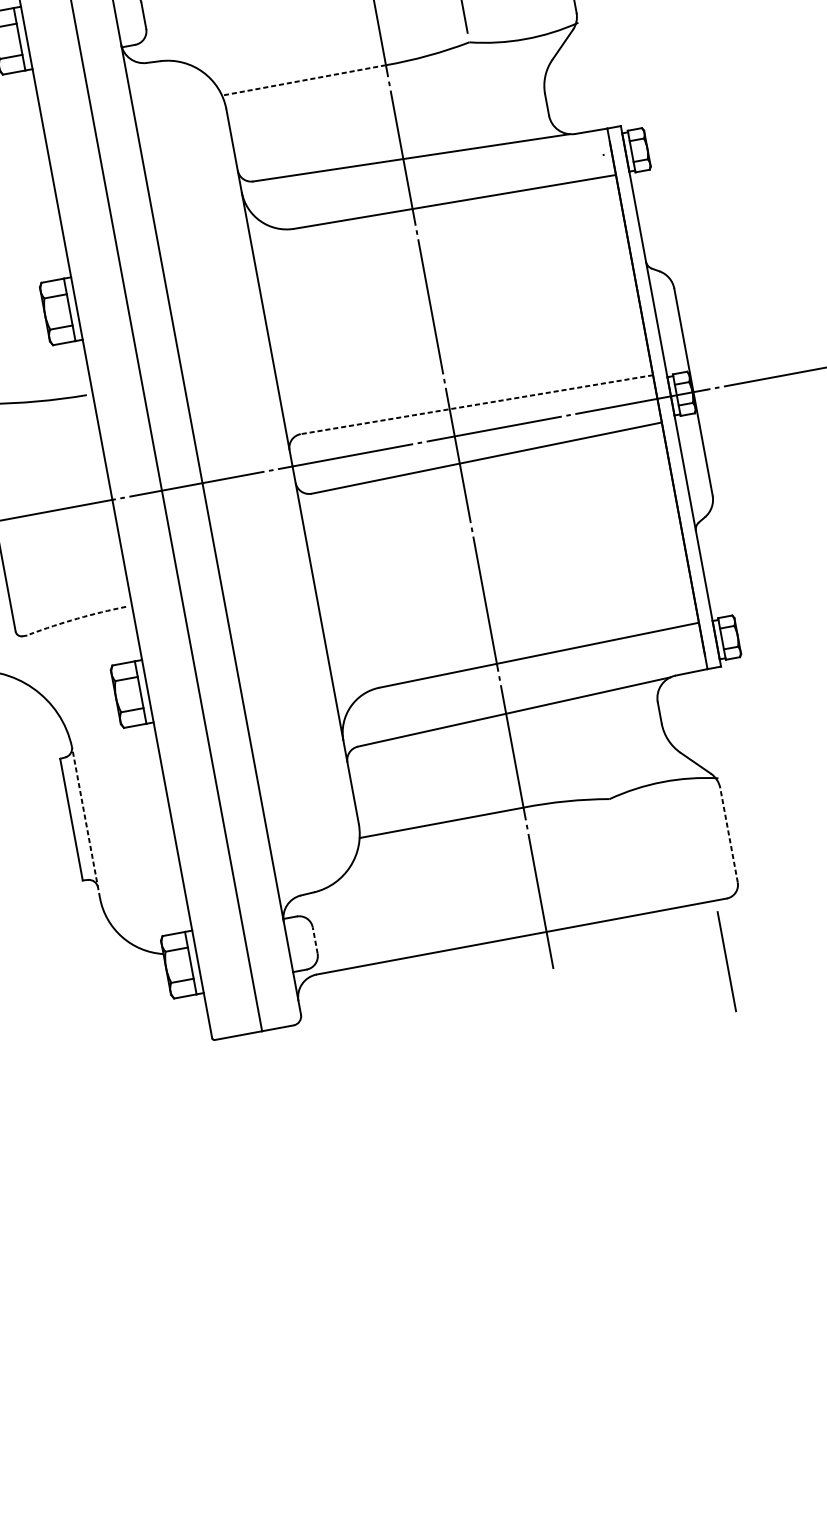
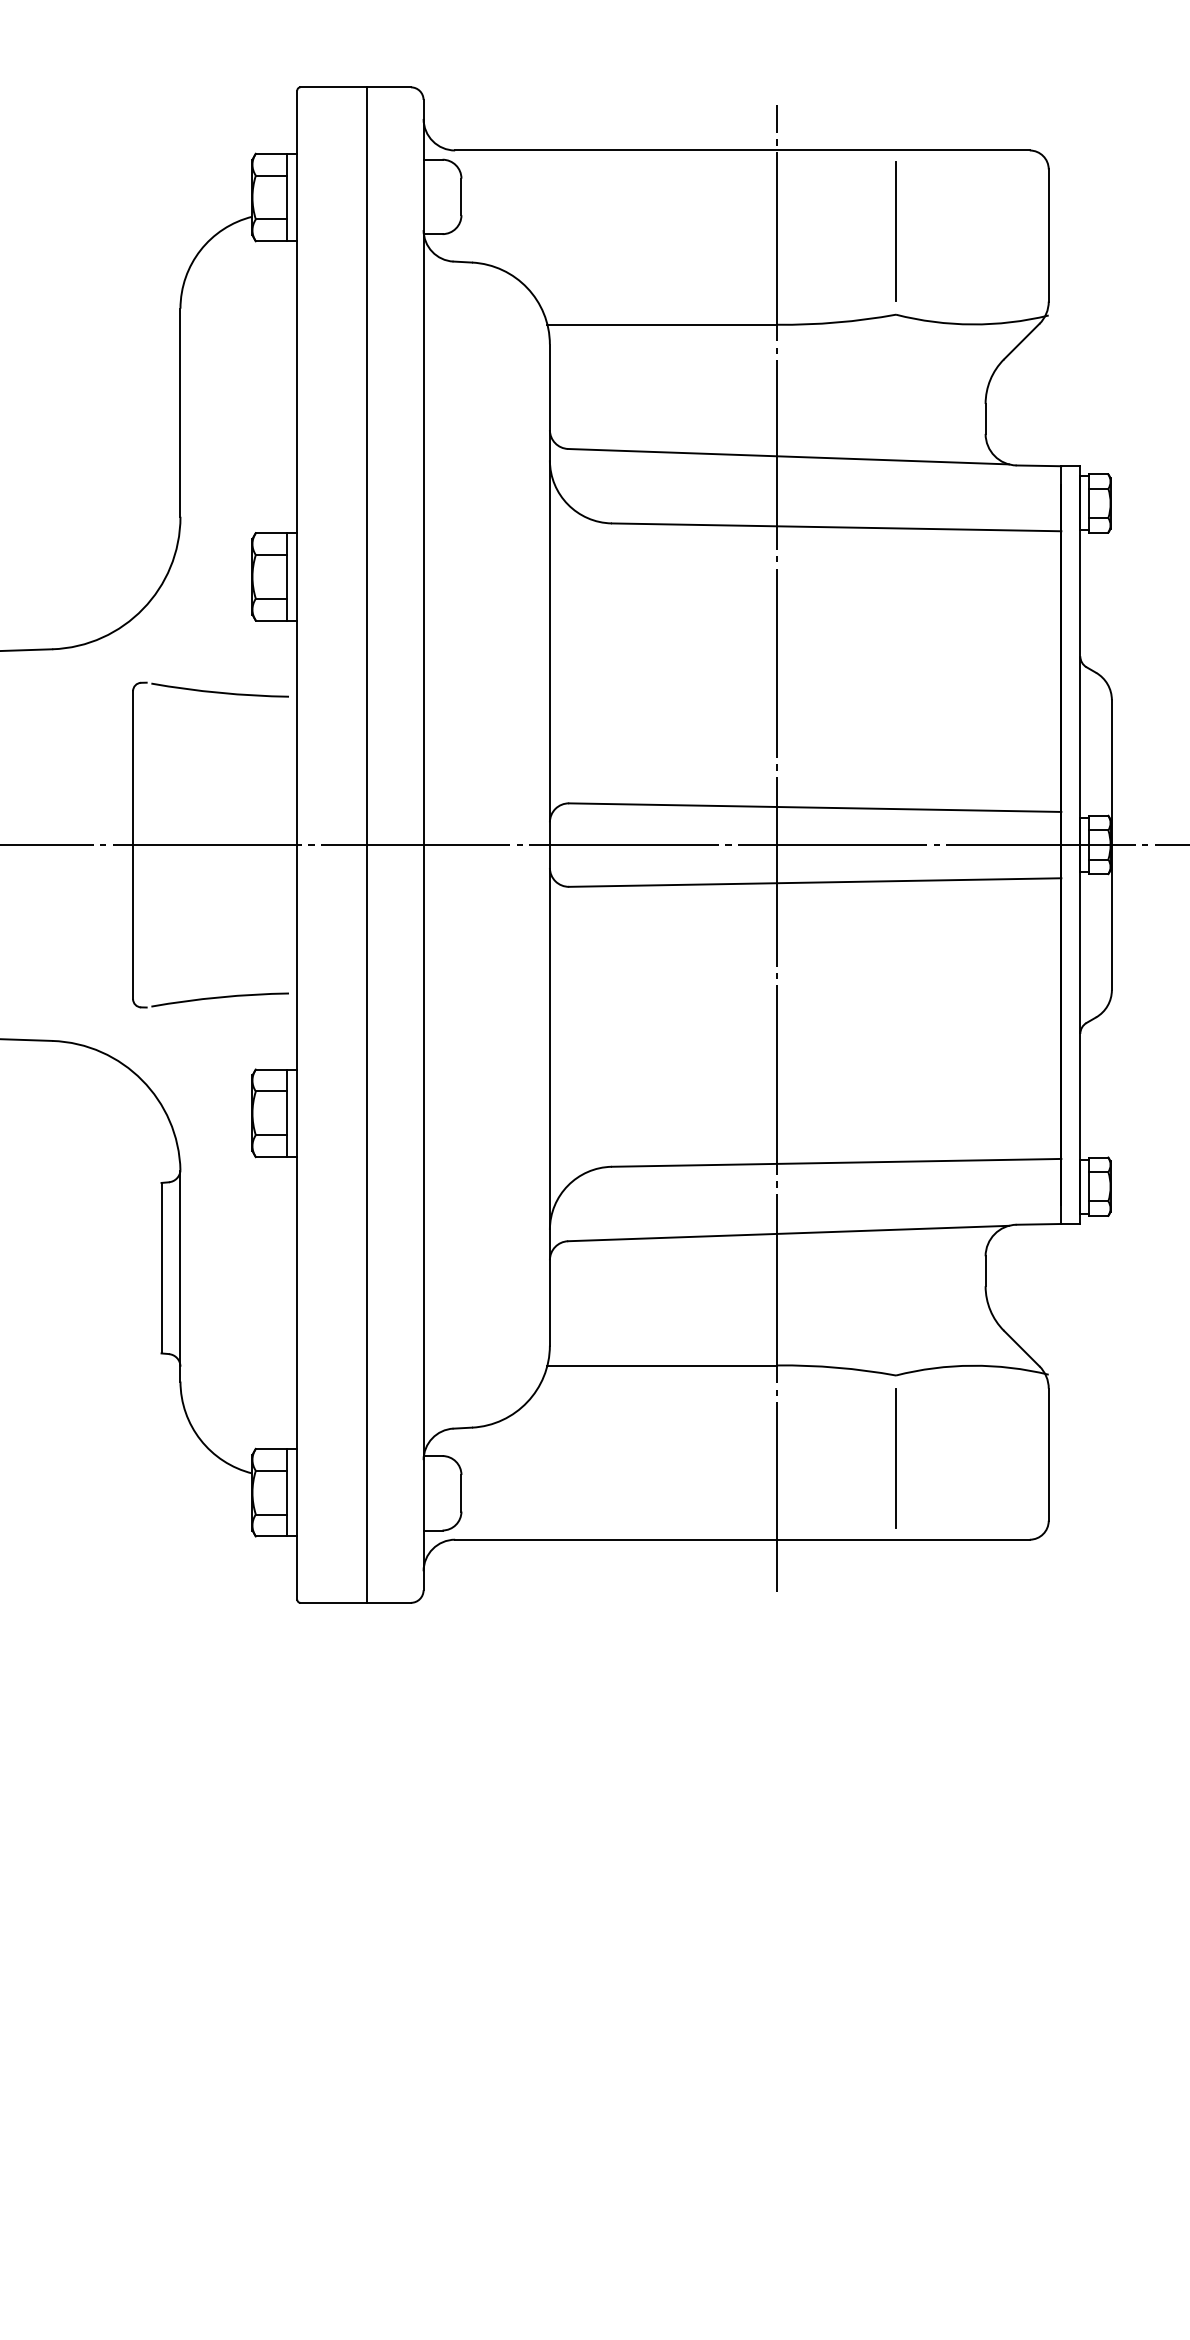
line: (304, 80) -> (662, 324), dashed -> solid
line: (476, 404) -> (814, 807), dashed -> solid
arc: (77, 618) -> (219, 997), dashed -> solid
line: (85, 822) -> (180, 1275), dashed -> solid
line: (728, 835) -> (1048, 1454), dashed -> solid
line: (315, 939) -> (461, 1492), dashed -> solid
line: (726, 961) -> (895, 1458), moved

